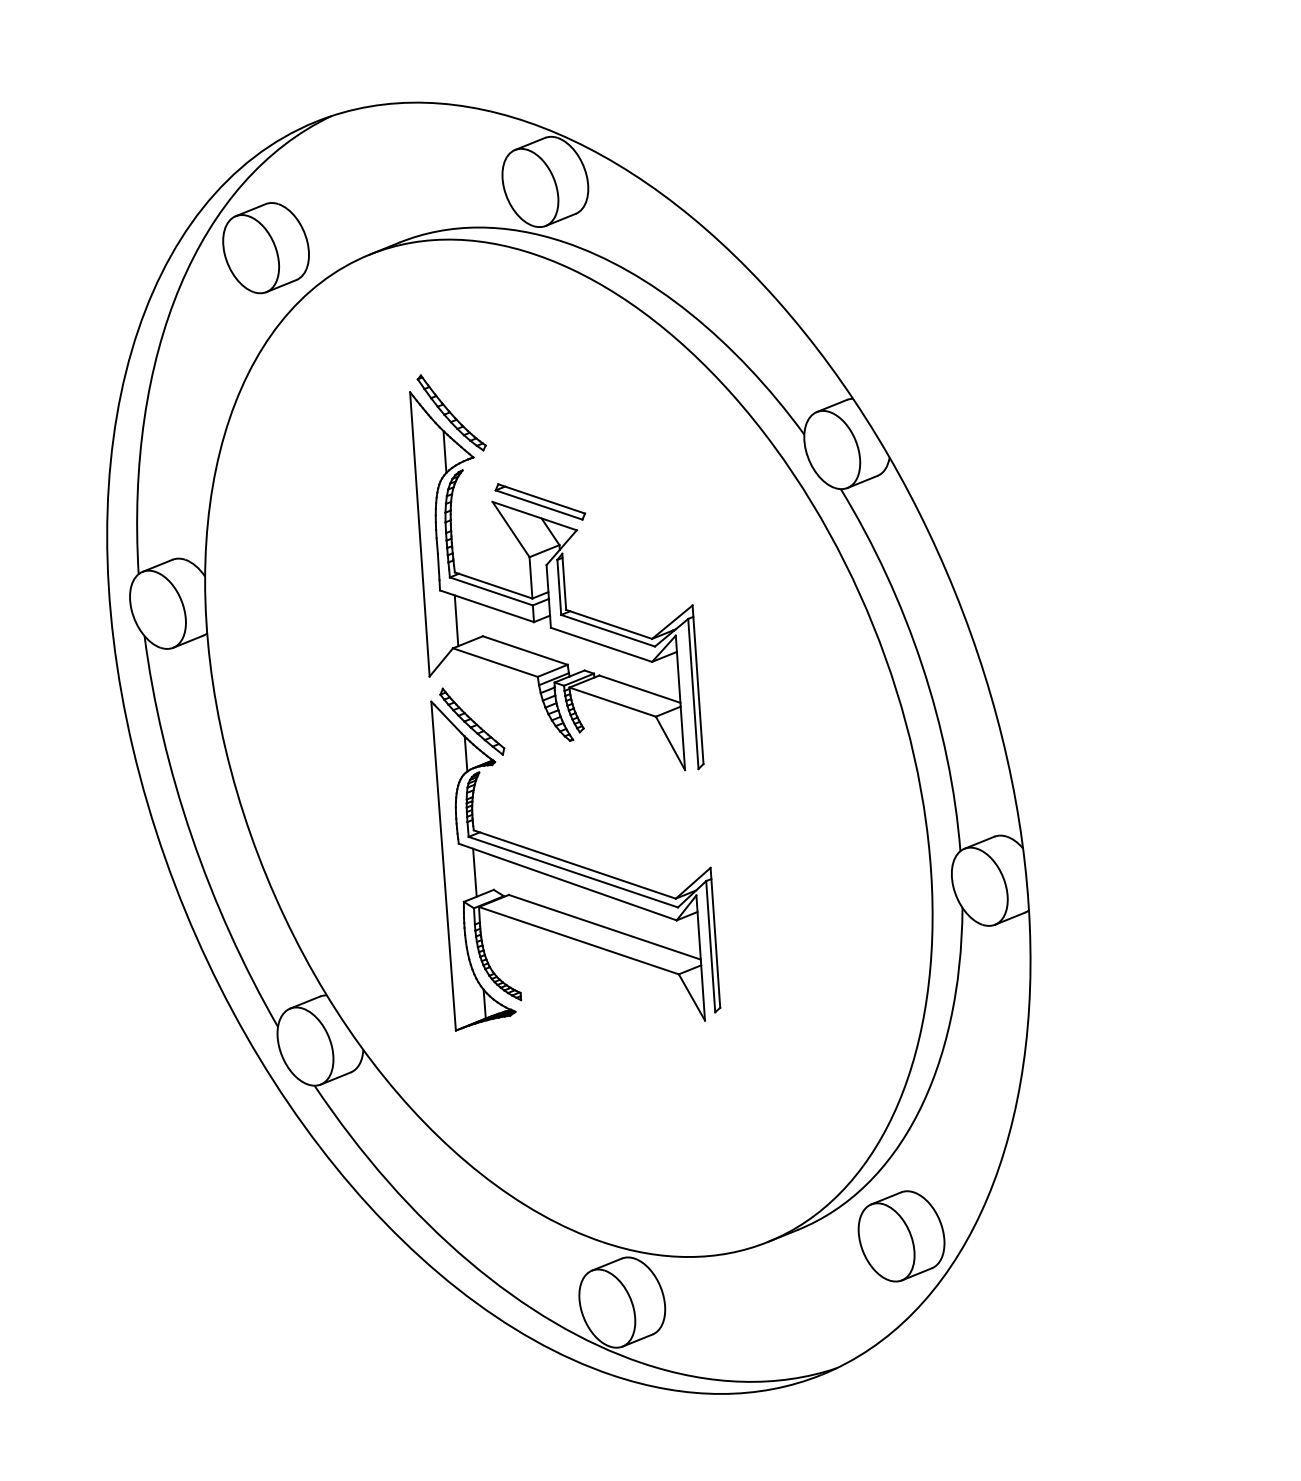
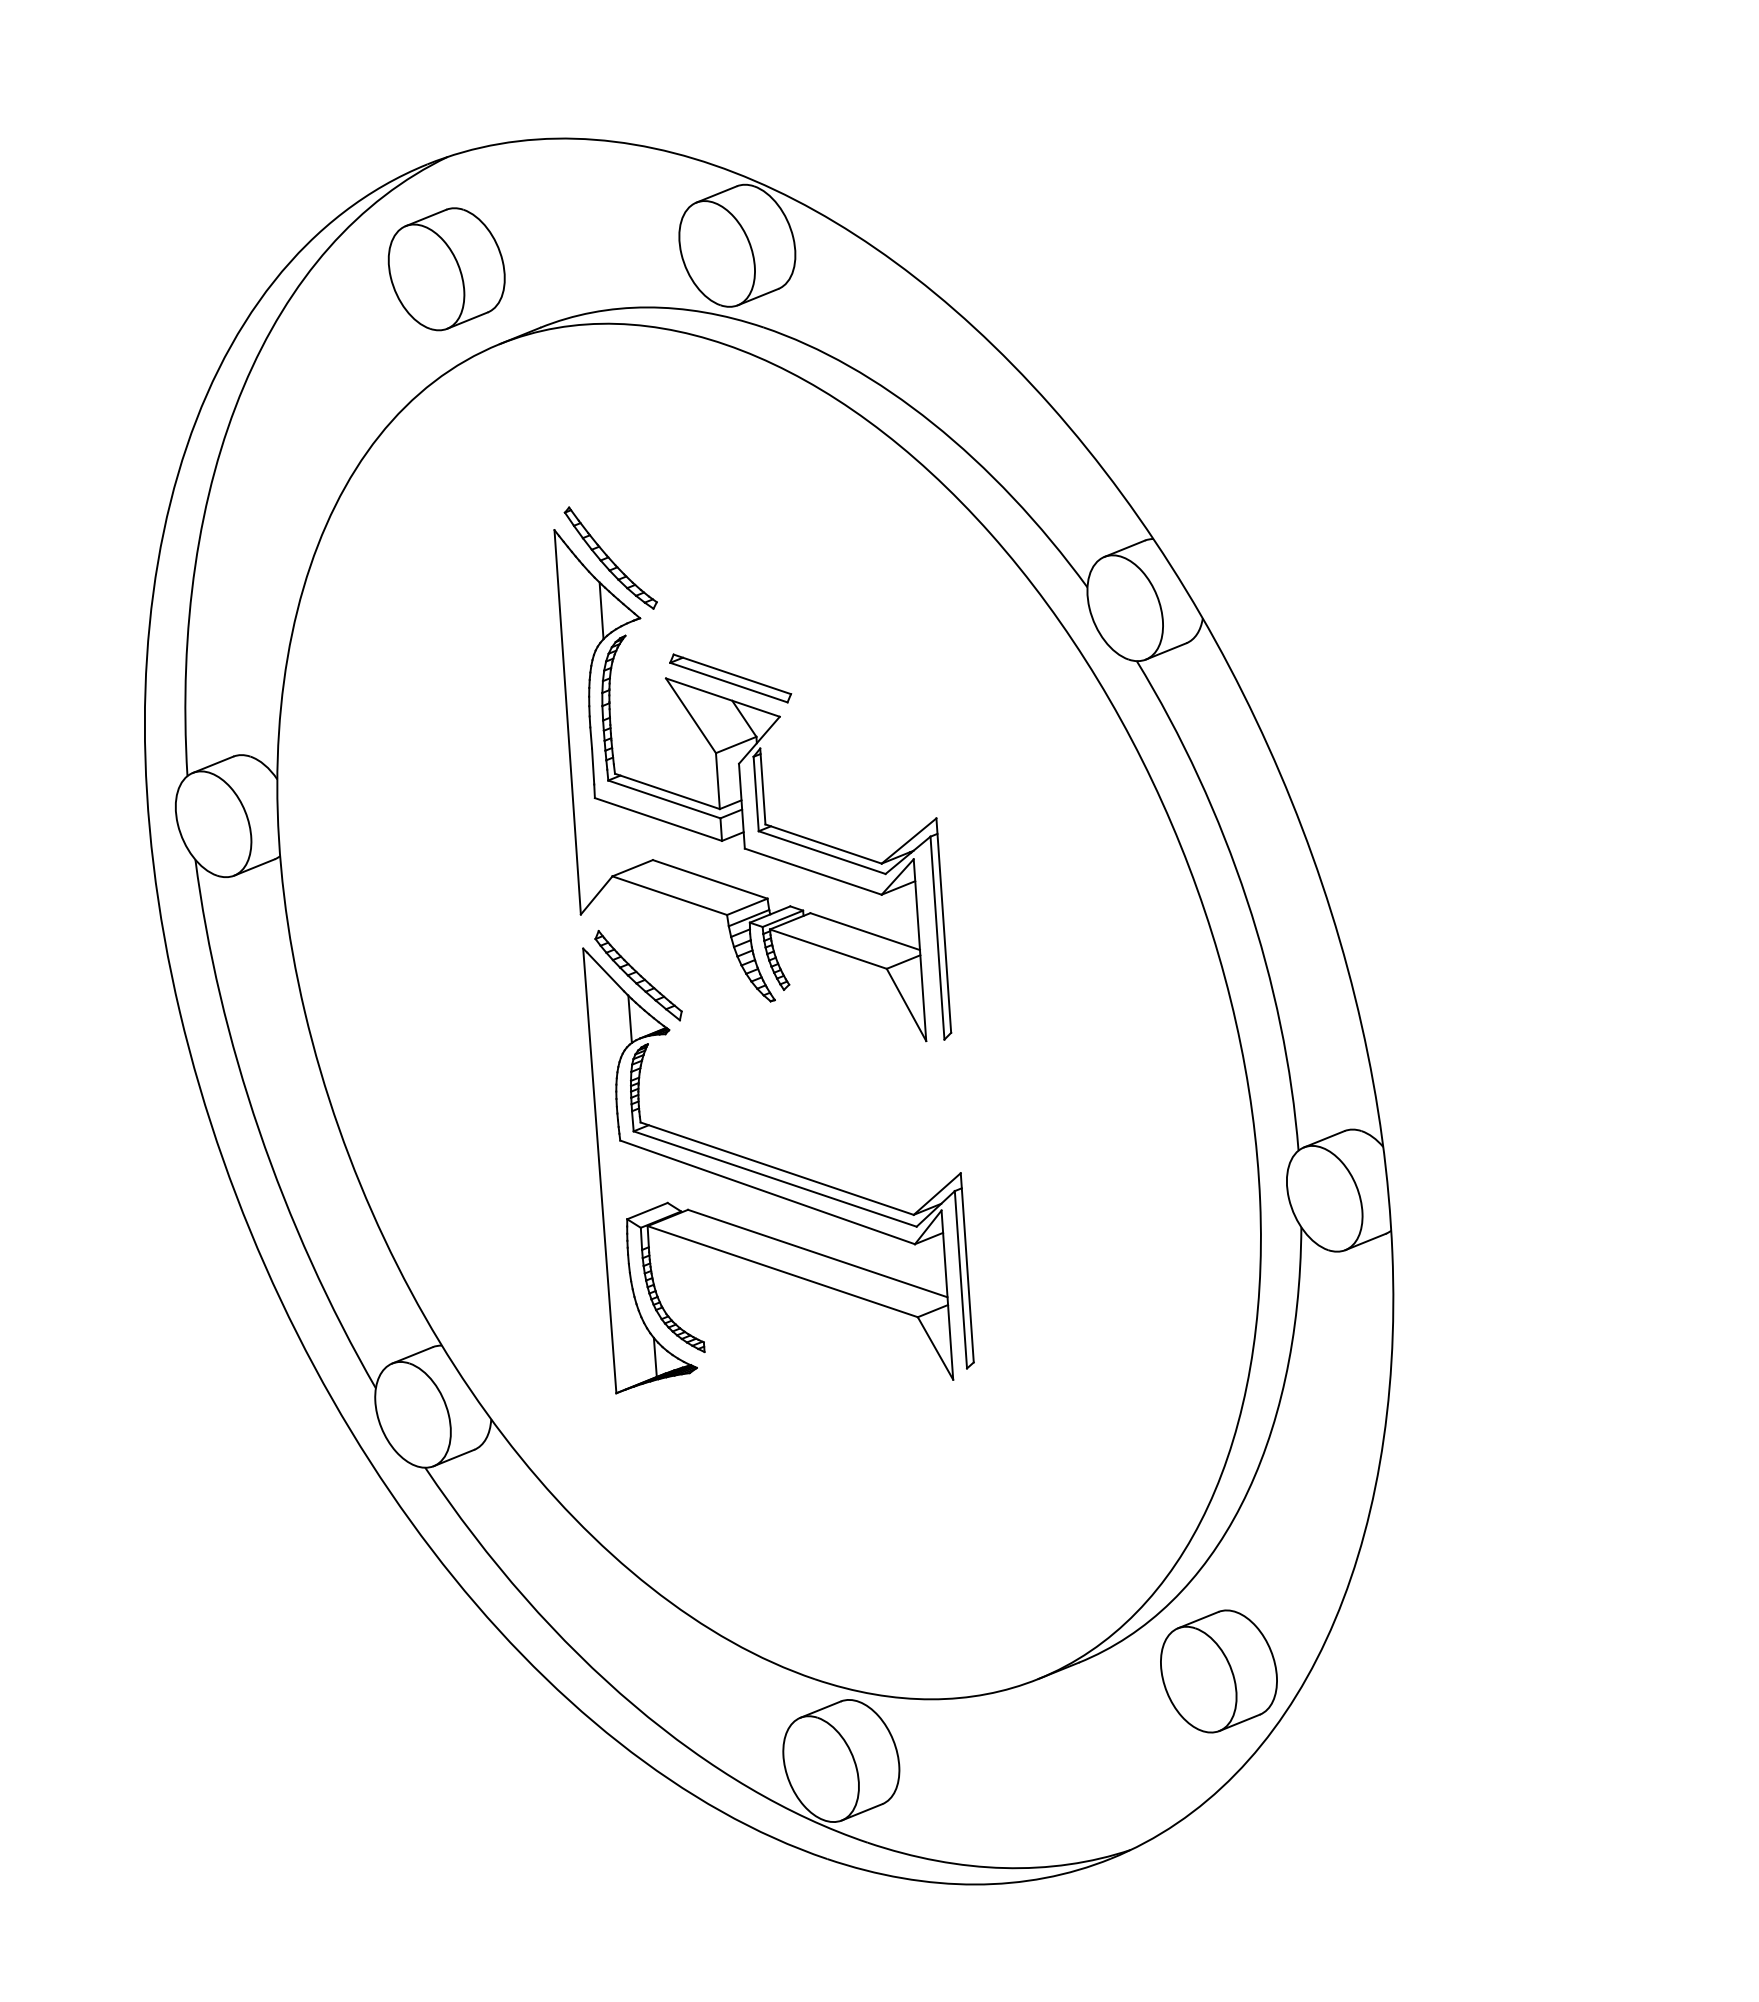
part: (265, 248) -> (446, 269), moved
line: (455, 620) -> (616, 838), removed
line: (474, 872) -> (641, 1179), removed

